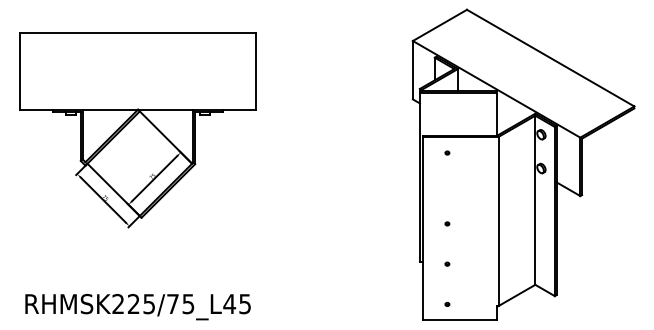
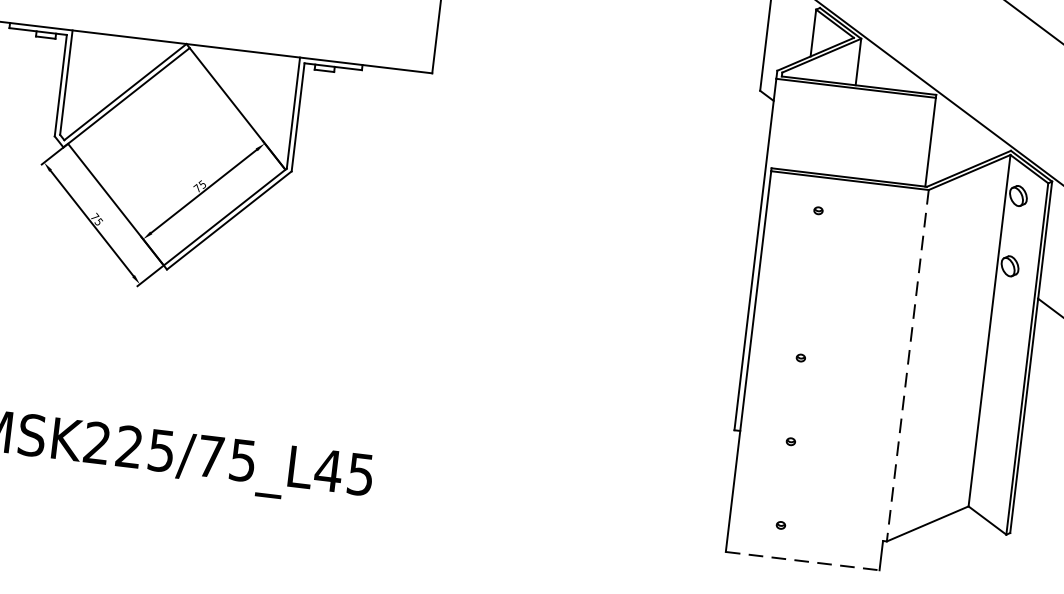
line: (498, 221) -> (907, 365), solid -> dashed
line: (459, 320) -> (802, 561), solid -> dashed

